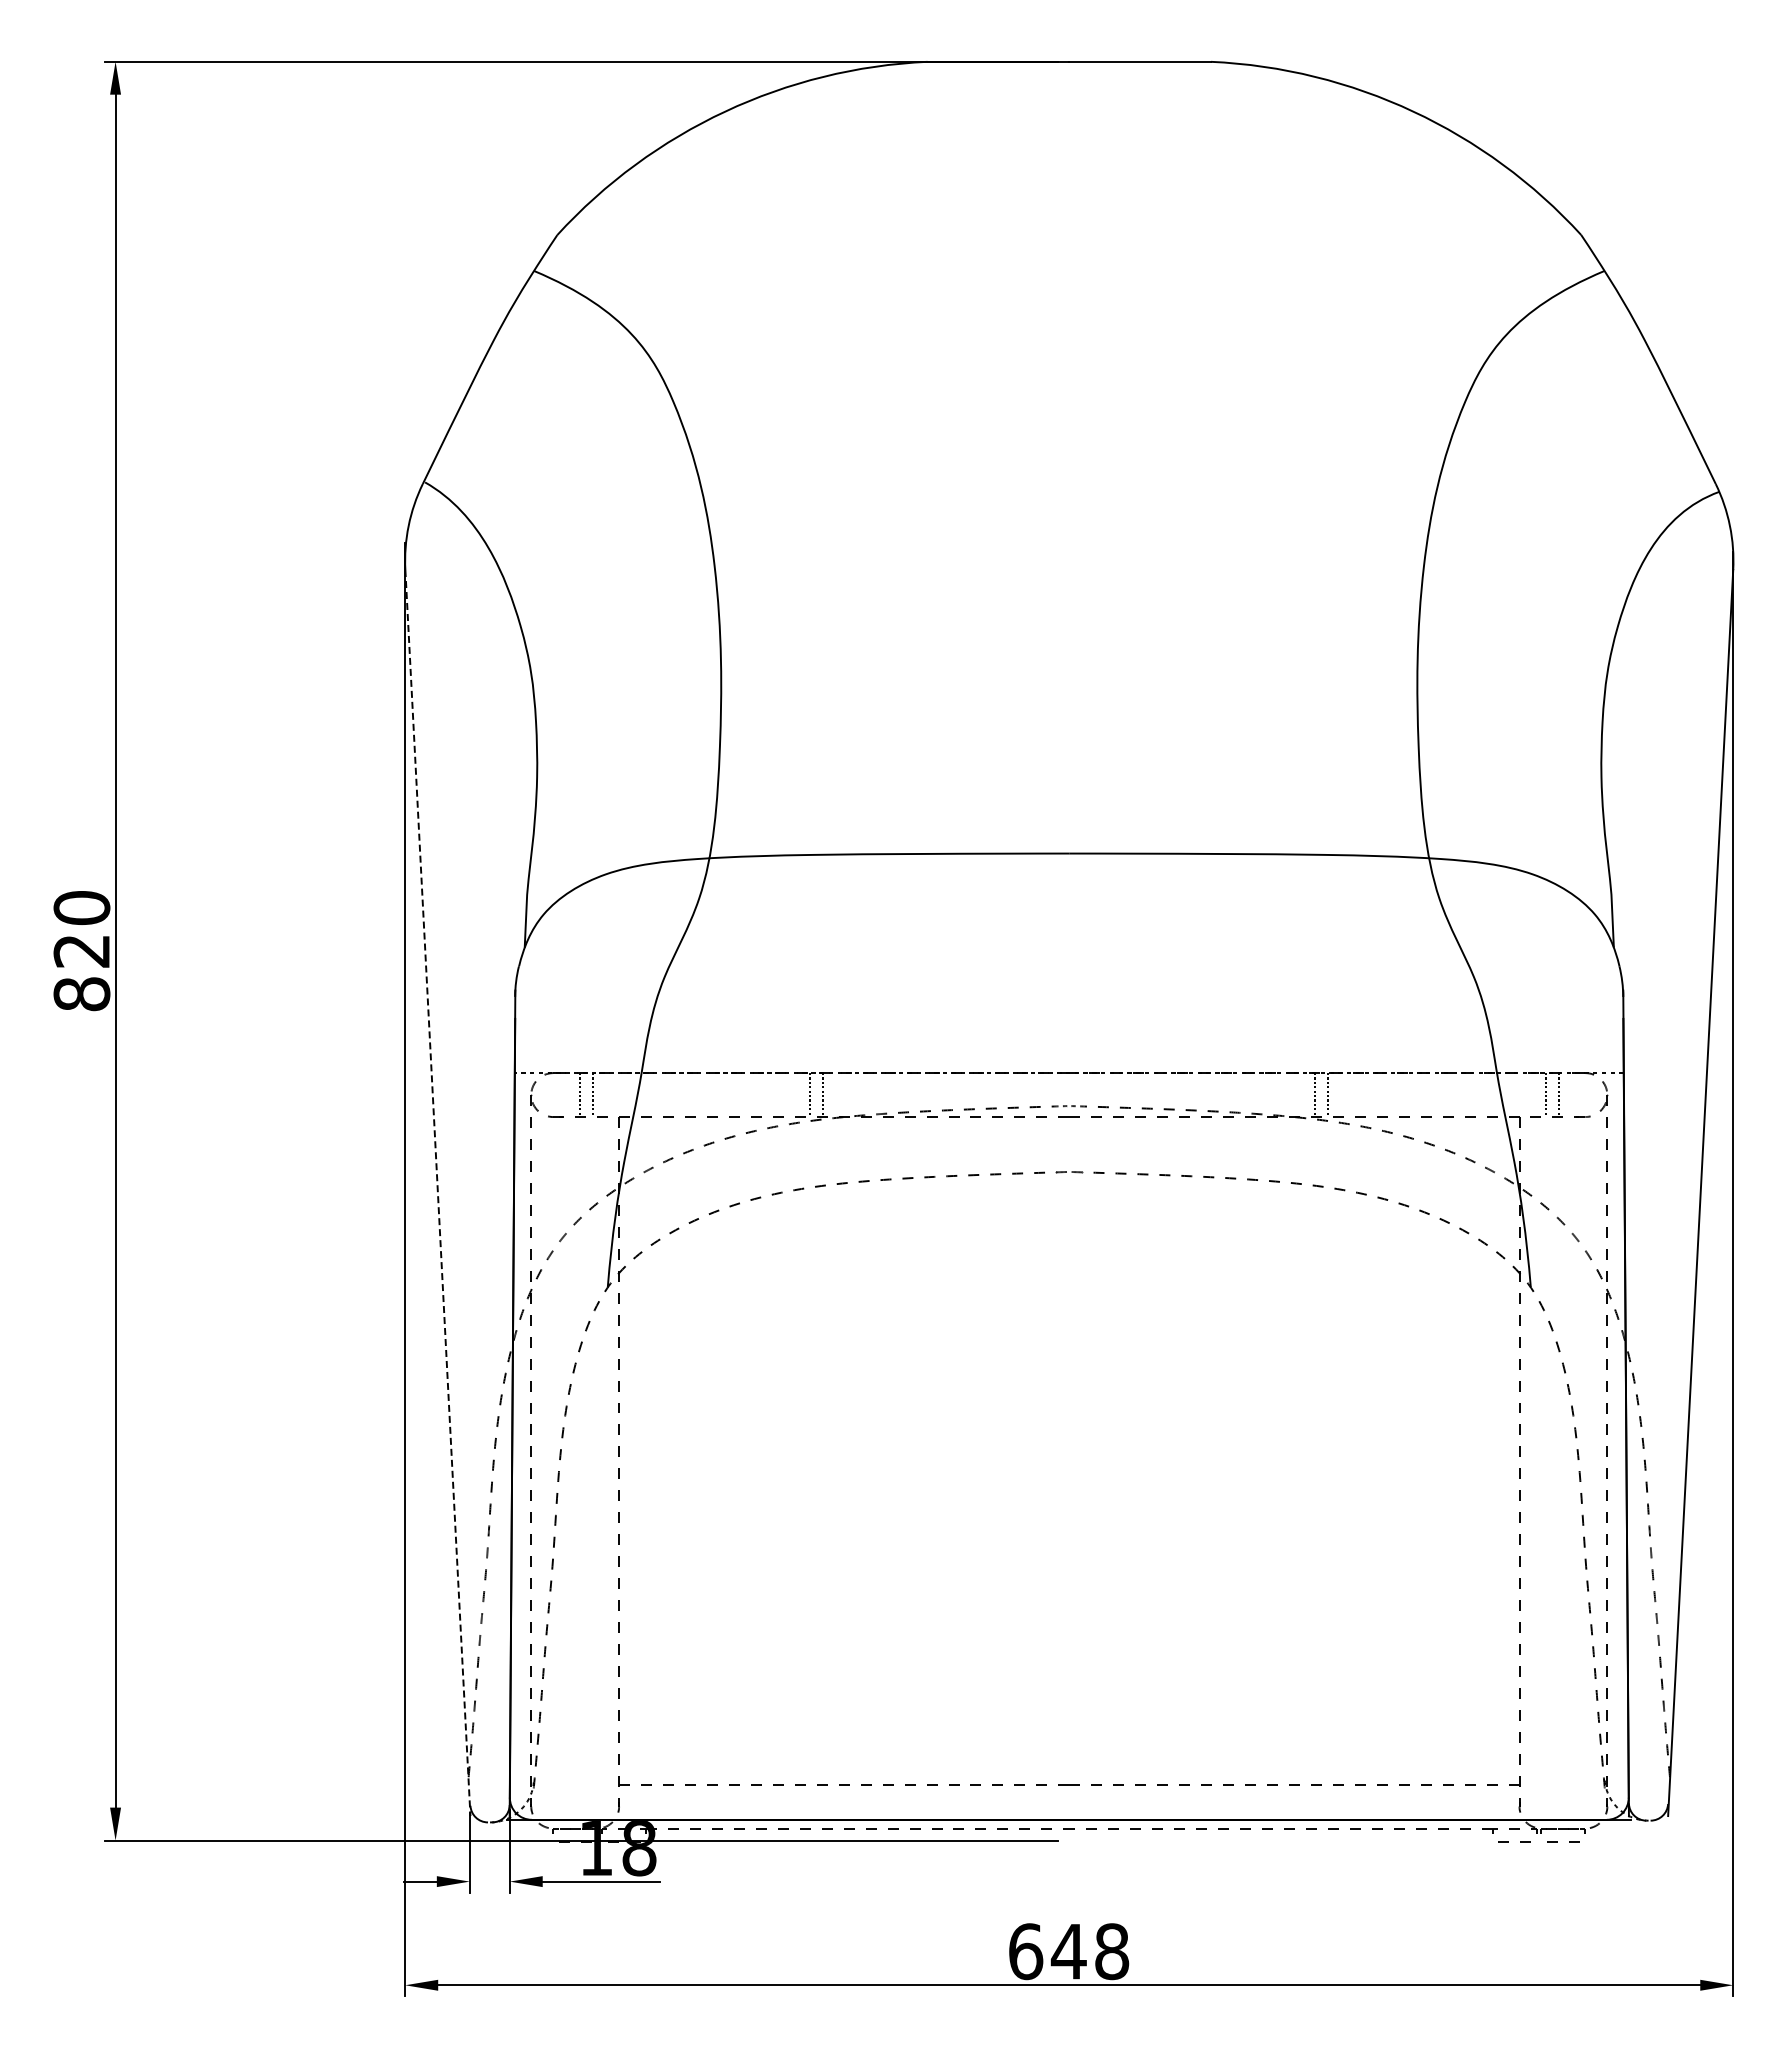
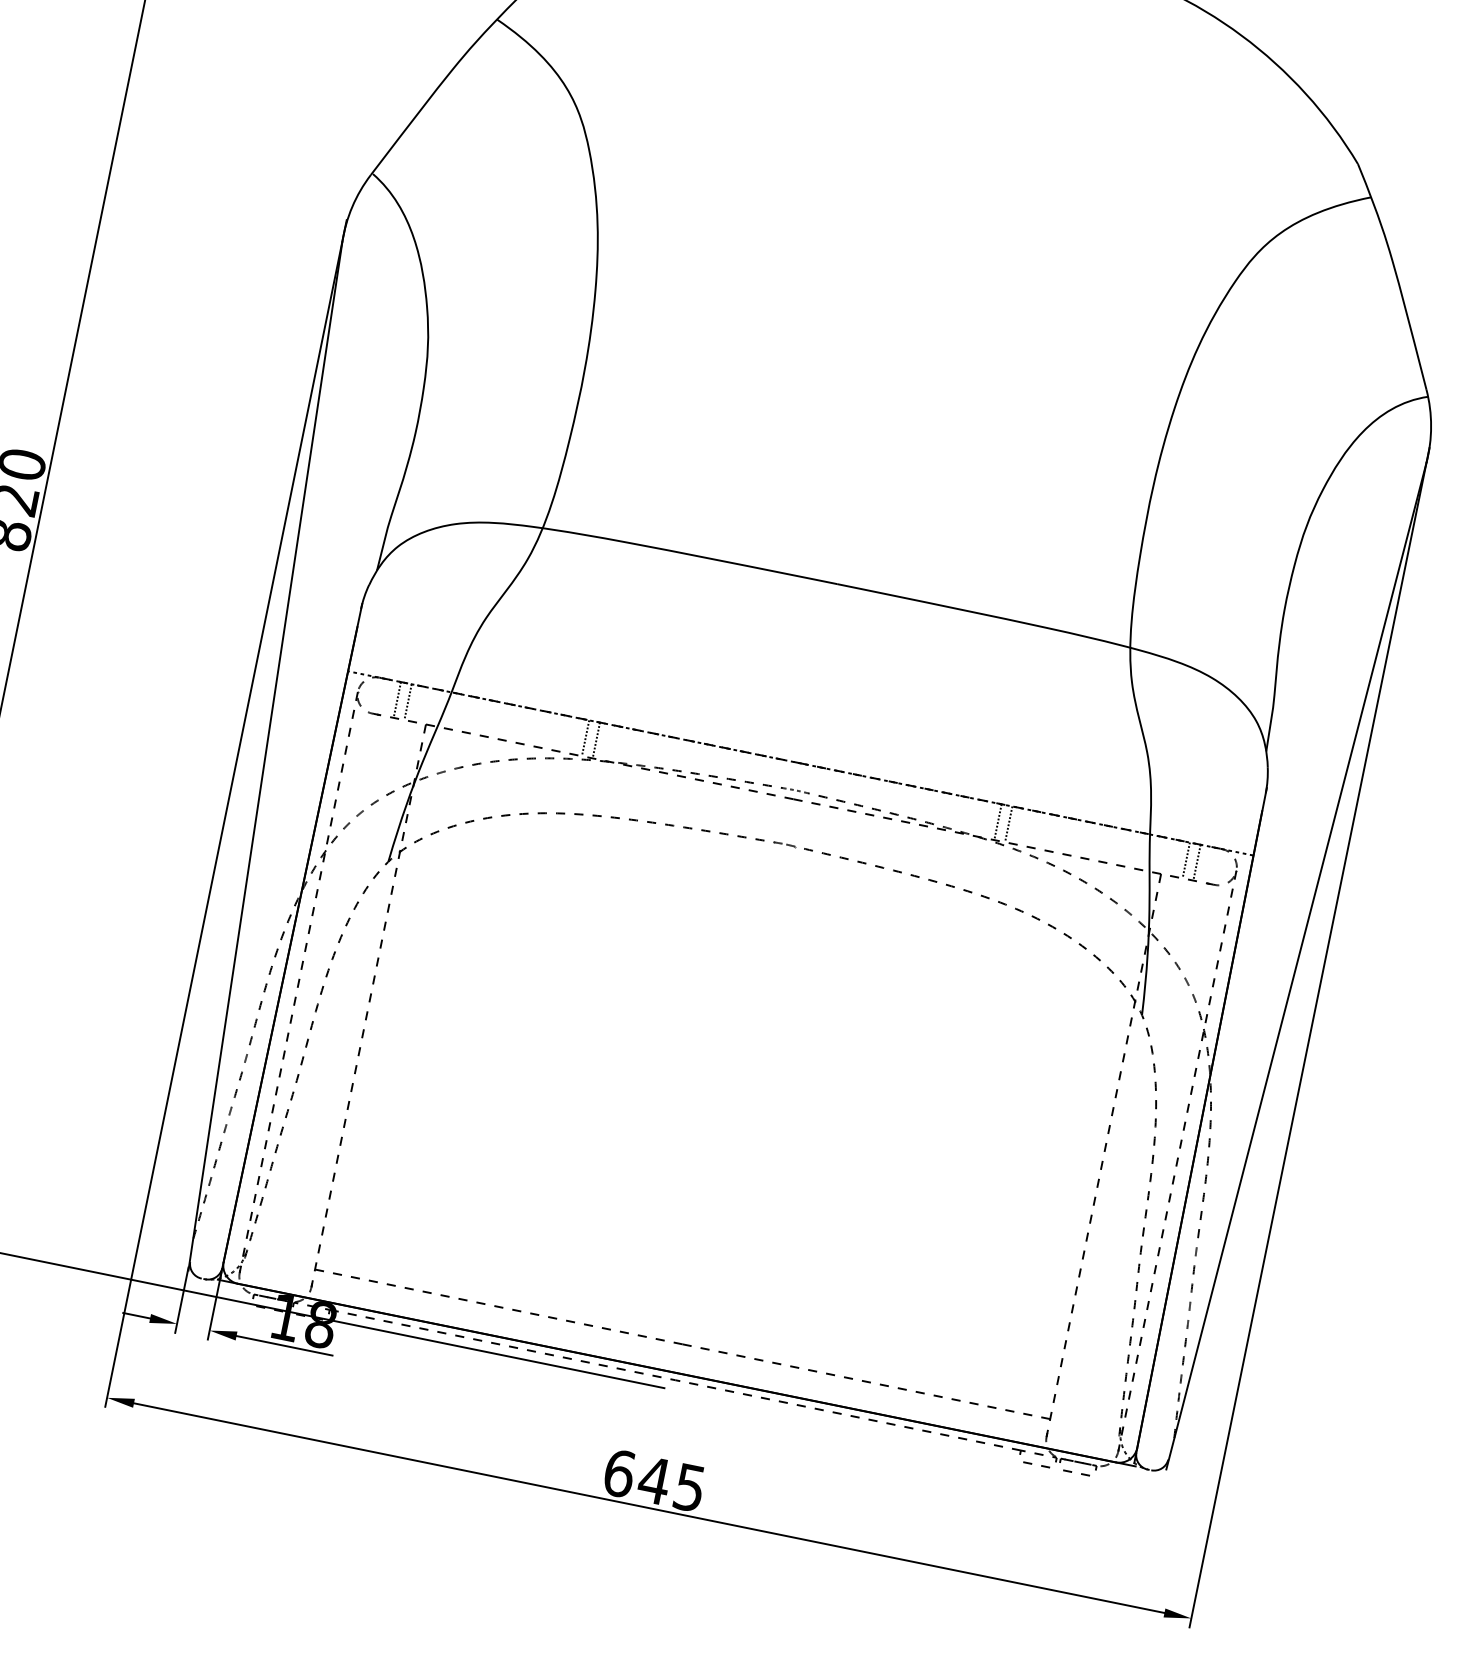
line: (437, 1193) -> (264, 756), dashed -> solid
text: (1112, 1951) -> (690, 1487), 648 -> 645

